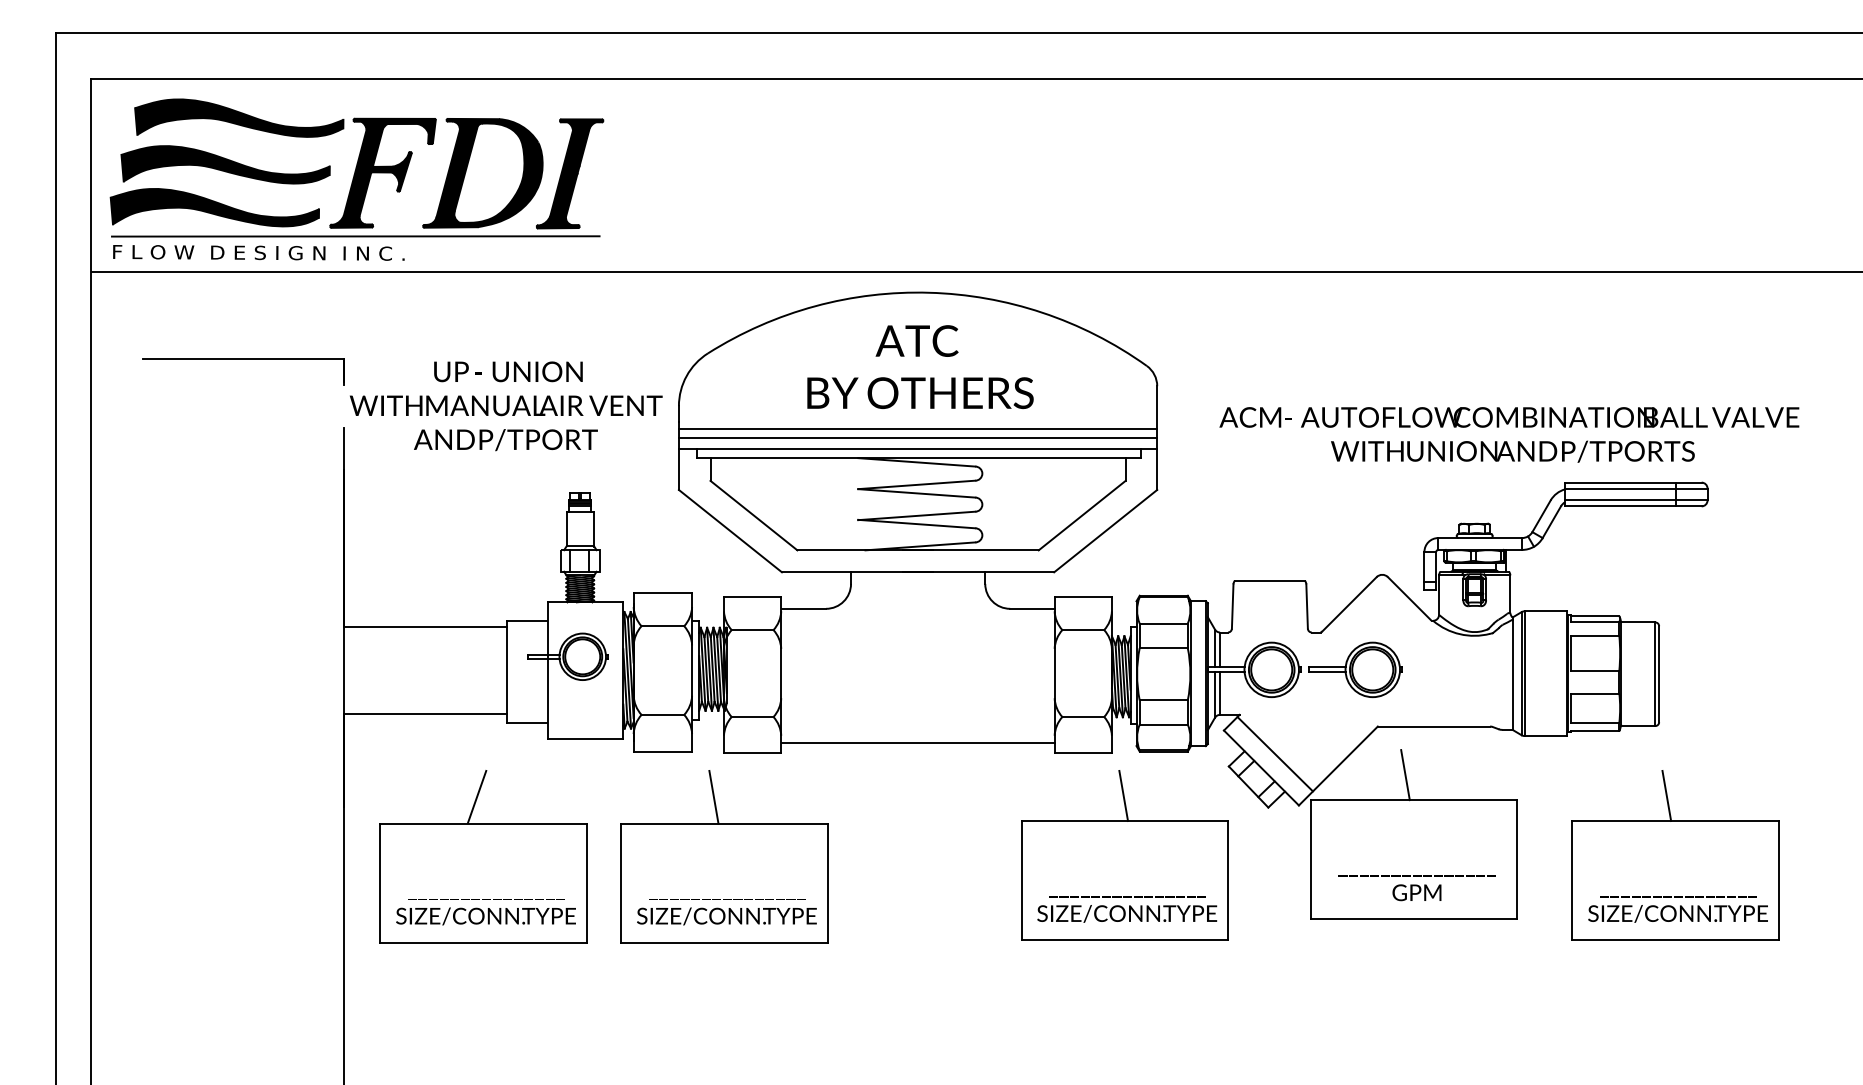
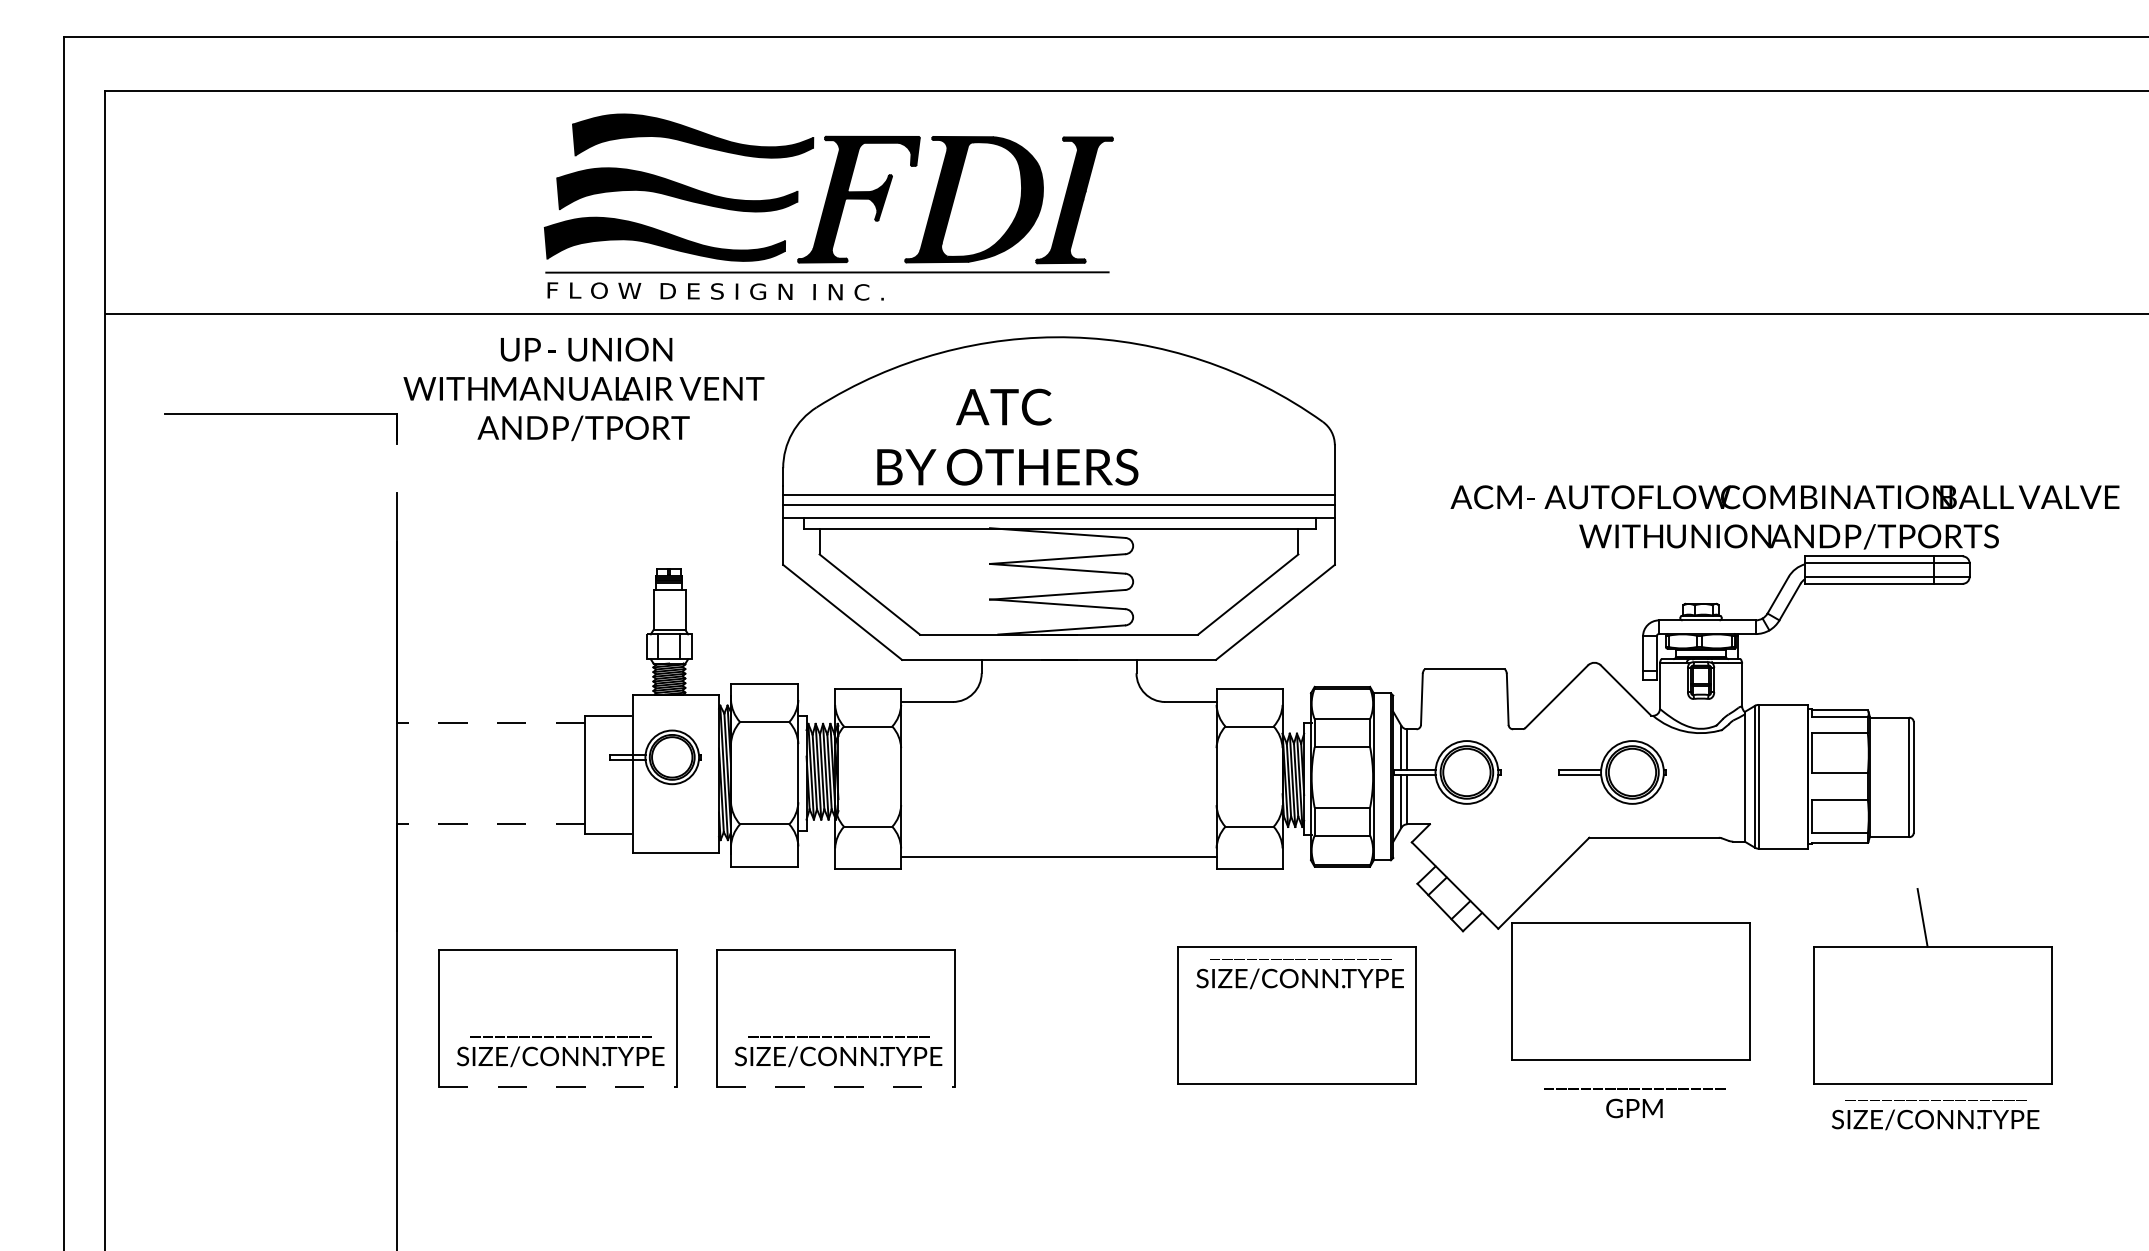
part: (356, 179) -> (828, 206), moved
text: (920, 366) -> (1007, 436), moved
text: (505, 406) -> (583, 389), moved
text: (1508, 434) -> (1784, 517), moved
line: (425, 626) -> (490, 722), solid -> dashed
part: (1355, 669) -> (1612, 772), moved
line: (425, 714) -> (490, 823), solid -> dashed
line: (1274, 754) -> (1470, 869), removed
line: (1405, 774) -> (1621, 893), removed
line: (1123, 795) -> (1296, 917), removed
line: (476, 796) -> (549, 918), removed
line: (713, 796) -> (823, 918), removed
text: (1417, 888) -> (1634, 1103), moved
text: (1126, 910) -> (1299, 974), moved
text: (1677, 910) -> (1935, 1115), moved
line: (483, 943) -> (557, 1087), solid -> dashed
line: (724, 943) -> (835, 1087), solid -> dashed

